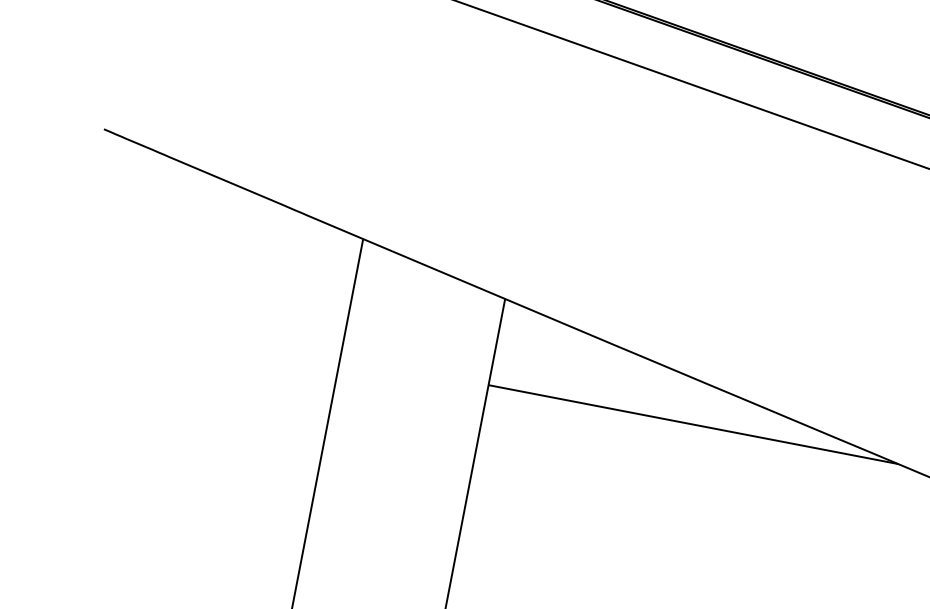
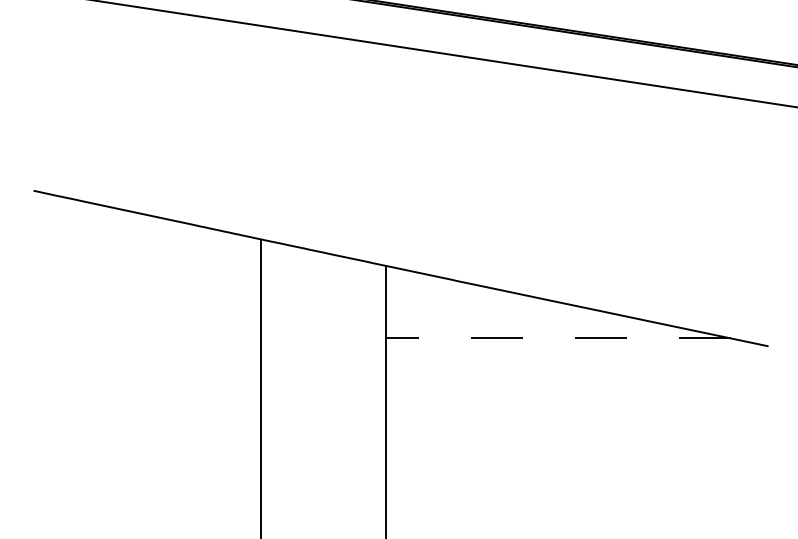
line: (692, 424) -> (557, 338), solid -> dashed

